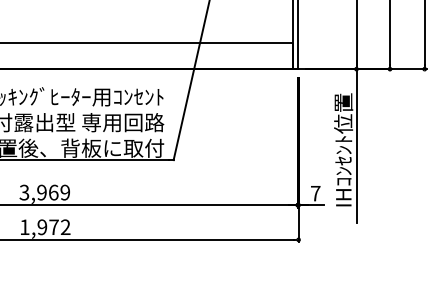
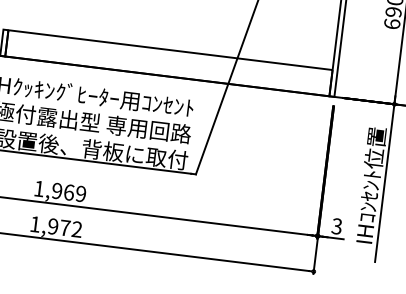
text: (24, 192) -> (39, 188), 3,969 -> 1,969
text: (315, 193) -> (336, 226), 7 -> 3

